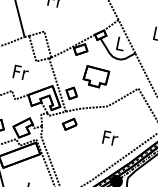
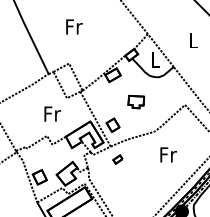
part: (96, 76) -> (136, 101), size x0.6
part: (69, 124) -> (117, 159), size x0.6
text: (110, 138) -> (168, 154), moved

